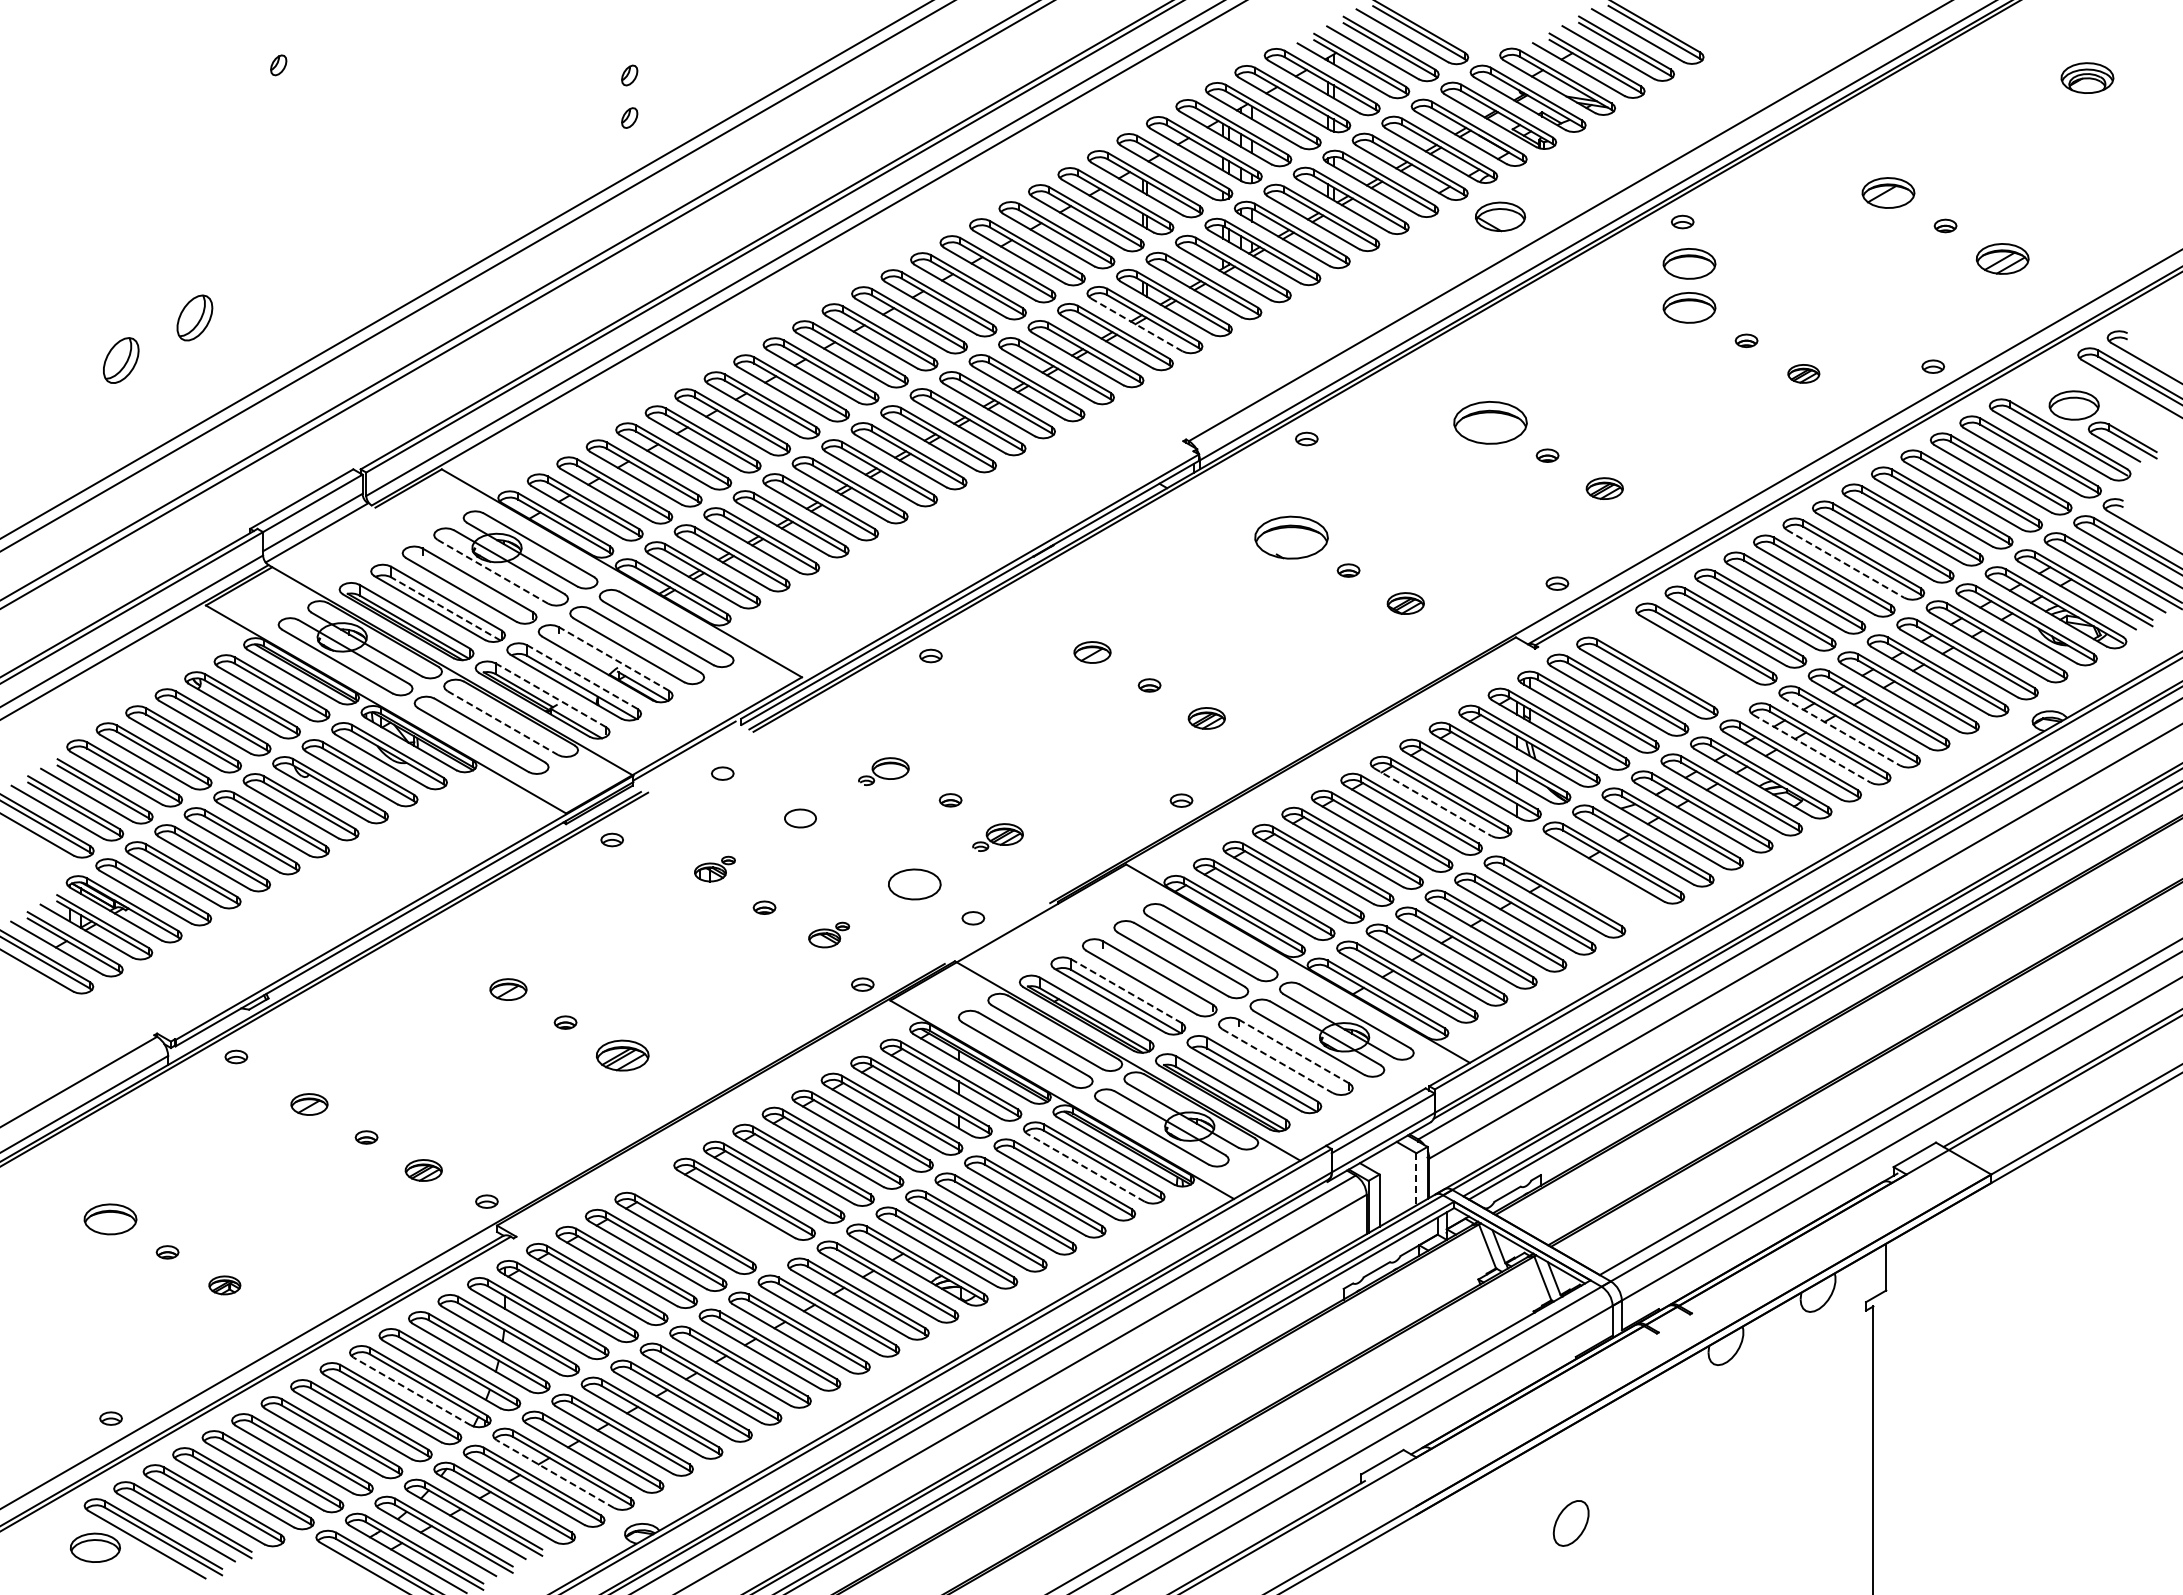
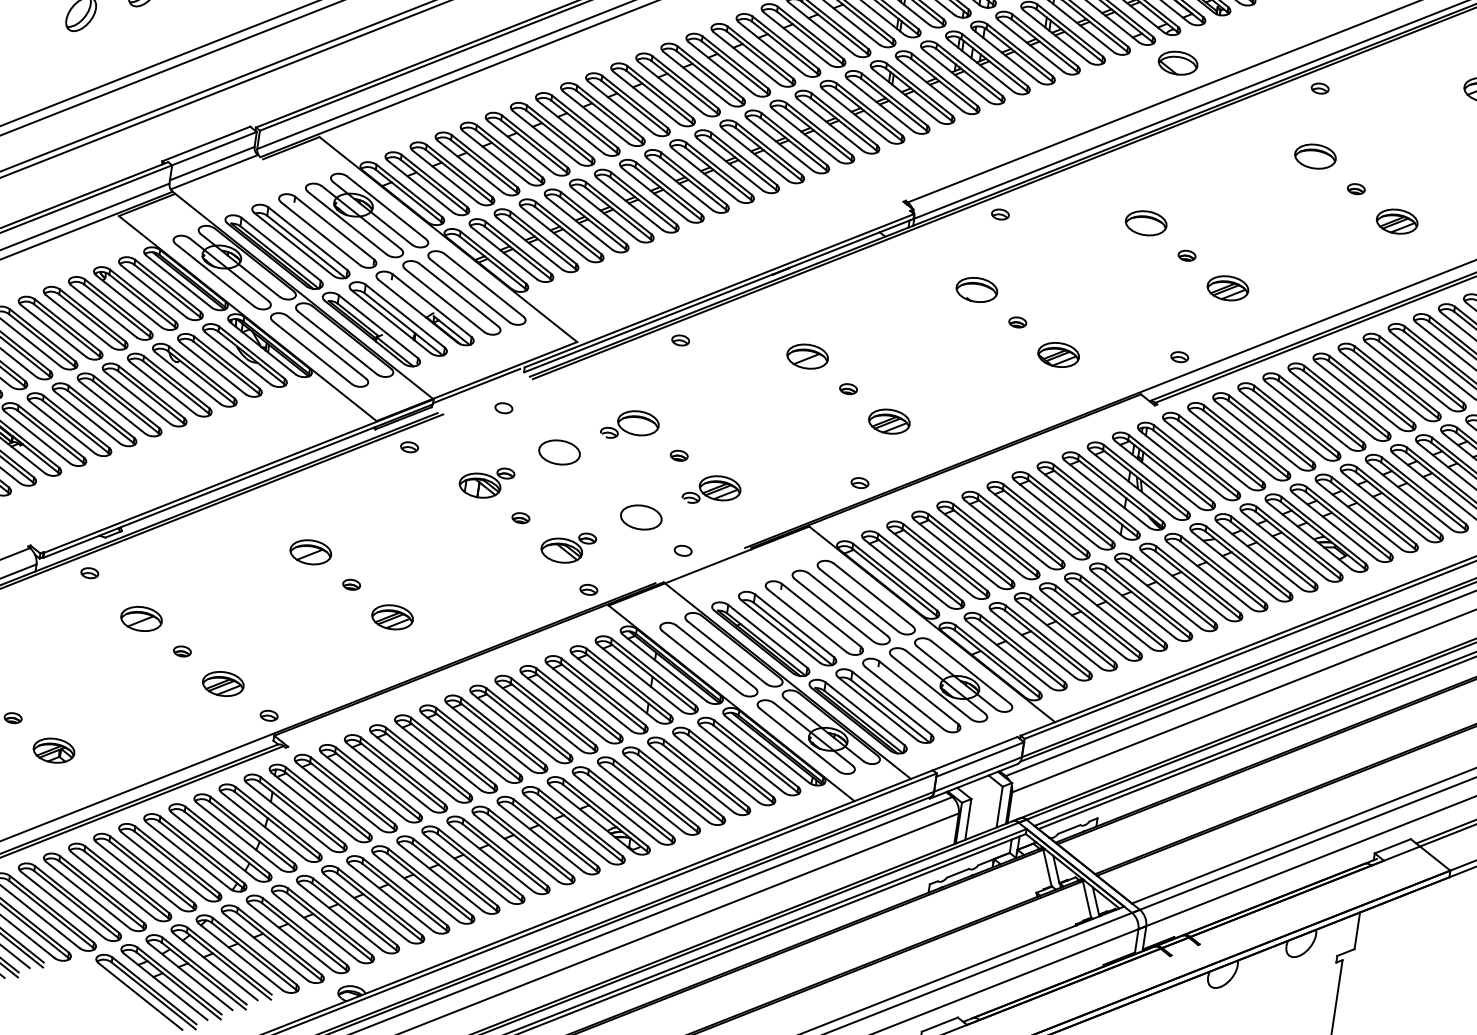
part: (1689, 263) -> (1320, 121), removed
line: (1136, 324) -> (880, 104), dashed -> solid
part: (1803, 373) -> (1397, 221), size x1.67
part: (1490, 422) -> (1146, 223), size x0.71
part: (1604, 488) -> (1227, 288), size x1.43
part: (1291, 537) -> (976, 289), size x0.71
line: (1845, 563) -> (1407, 375), dashed -> solid
line: (492, 571) -> (347, 222), dashed -> solid
part: (1405, 603) -> (1058, 354), size x1.43
line: (445, 608) -> (306, 246), dashed -> solid
part: (1092, 652) -> (807, 356), size x1.43
line: (613, 658) -> (431, 305), dashed -> solid
part: (1676, 660) -> (1264, 431), added
line: (582, 677) -> (405, 316), dashed -> solid
line: (550, 695) -> (378, 326), dashed -> solid
part: (1206, 718) -> (889, 421), size x1.43
line: (502, 723) -> (337, 343), dashed -> solid
line: (1841, 731) -> (1384, 506), dashed -> solid
line: (1811, 748) -> (1359, 515), dashed -> solid
part: (883, 771) -> (630, 425), size x1.43
line: (1432, 802) -> (1056, 513), dashed -> solid
part: (800, 818) -> (559, 452), size x1.67
part: (997, 837) -> (711, 490), size x1.43
part: (714, 868) -> (486, 481), size x1.67
part: (1584, 879) -> (1166, 591), added
part: (828, 934) -> (567, 546), size x1.67
part: (508, 989) -> (310, 552), size x1.43
line: (1126, 991) -> (794, 626), dashed -> solid
line: (1294, 1051) -> (919, 692), dashed -> solid
line: (1277, 1061) -> (904, 698), dashed -> solid
part: (309, 1104) -> (141, 618), size x1.43
line: (1085, 1167) -> (741, 759), dashed -> solid
part: (423, 1170) -> (223, 683), size x1.43
line: (1416, 1179) -> (999, 807), dashed -> solid
part: (714, 1215) -> (445, 753), added
part: (224, 1285) -> (53, 750), size x1.67
line: (412, 1391) -> (188, 855), dashed -> solid
line: (555, 1474) -> (290, 937), dashed -> solid

